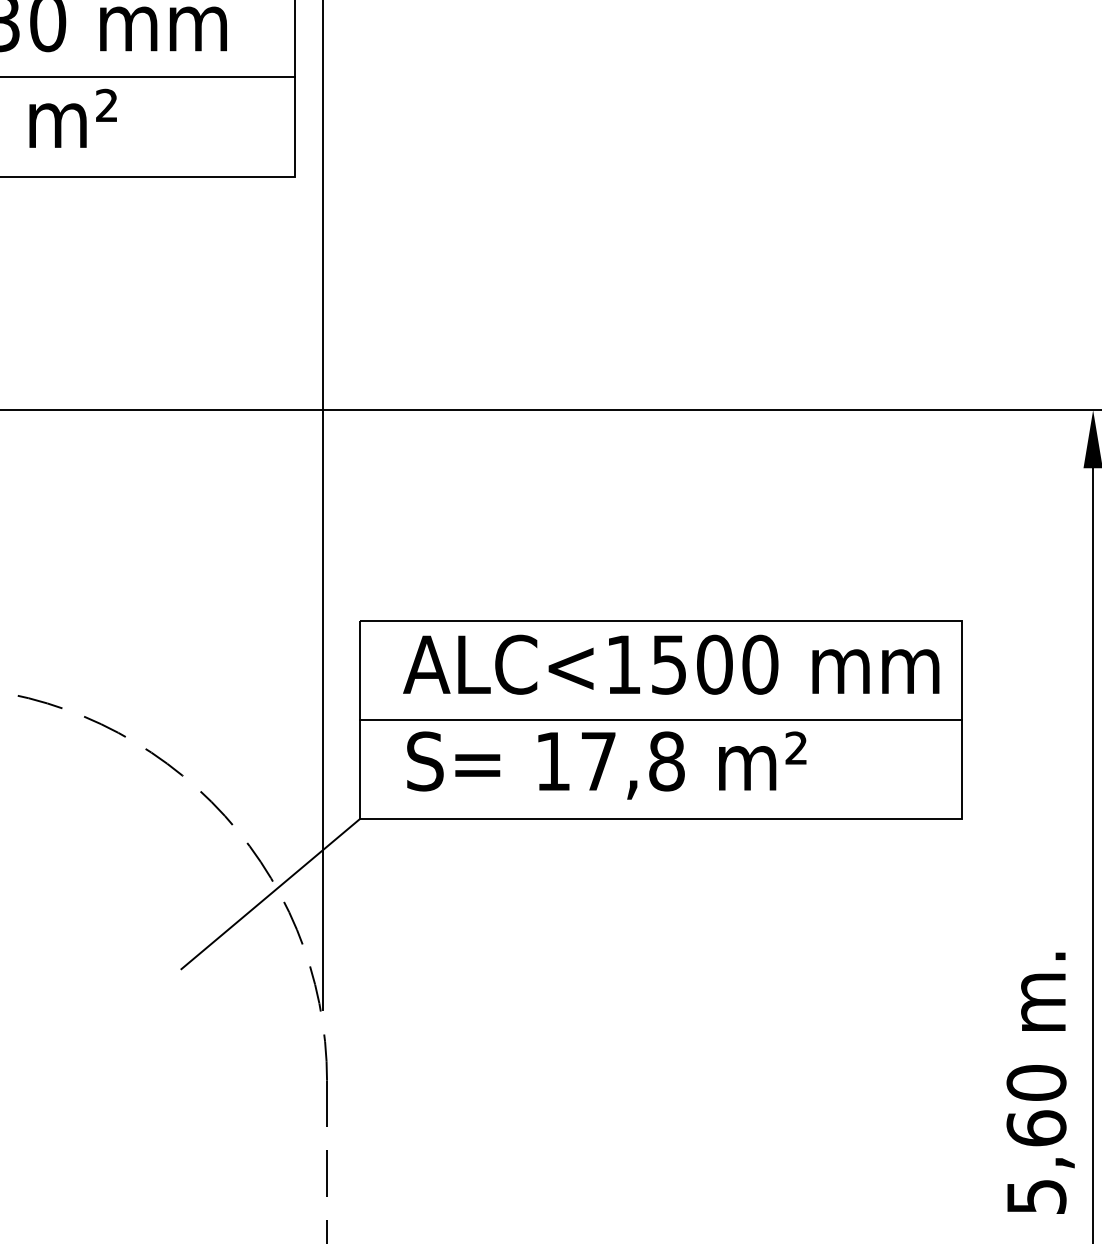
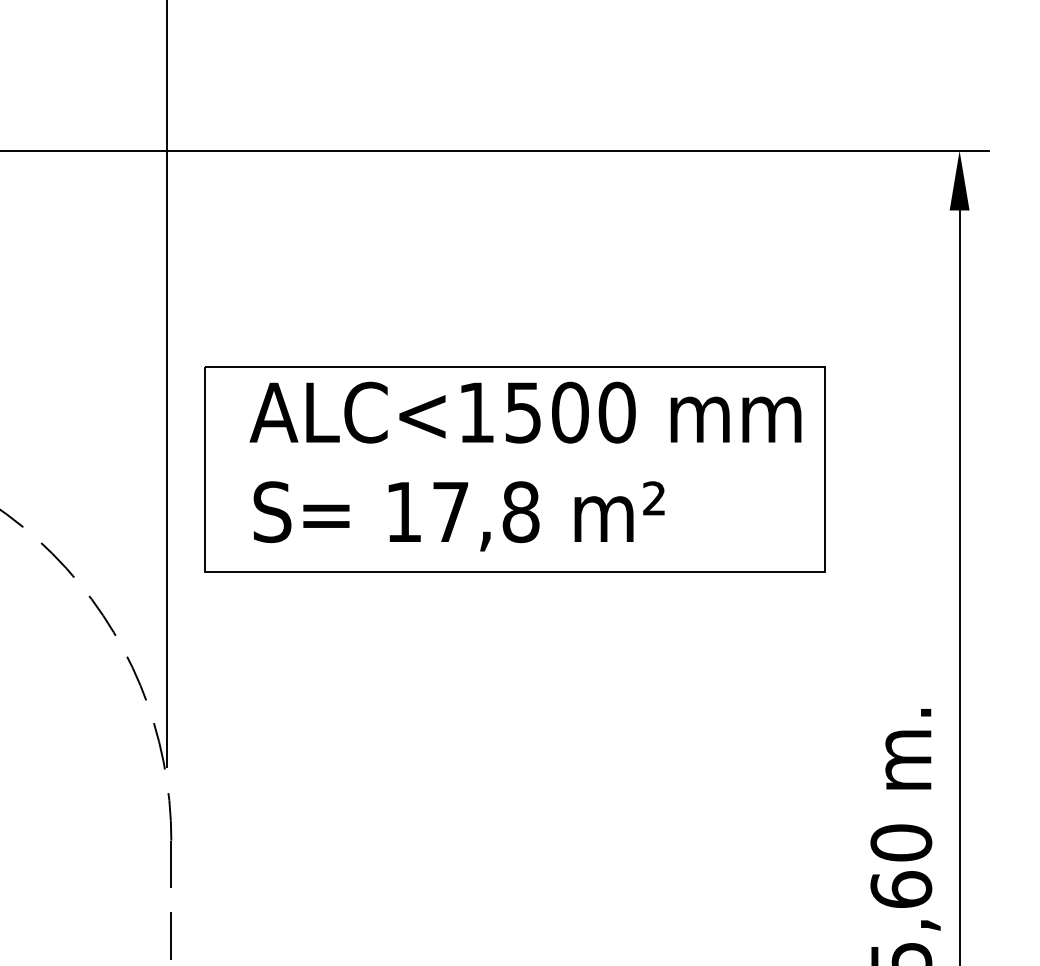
line: (660, 719) -> (514, 468), removed
line: (270, 894) -> (113, 649), removed

